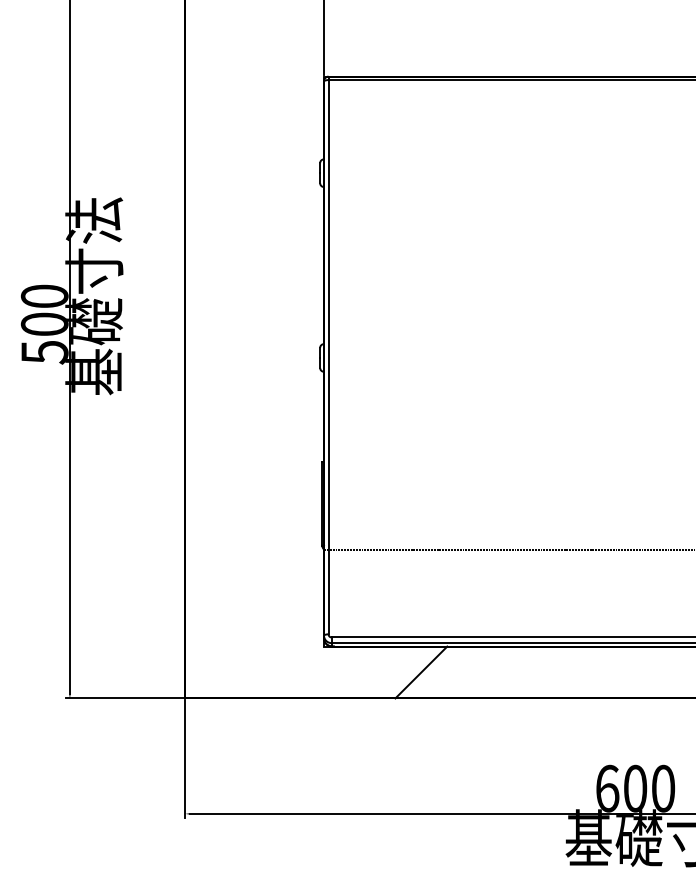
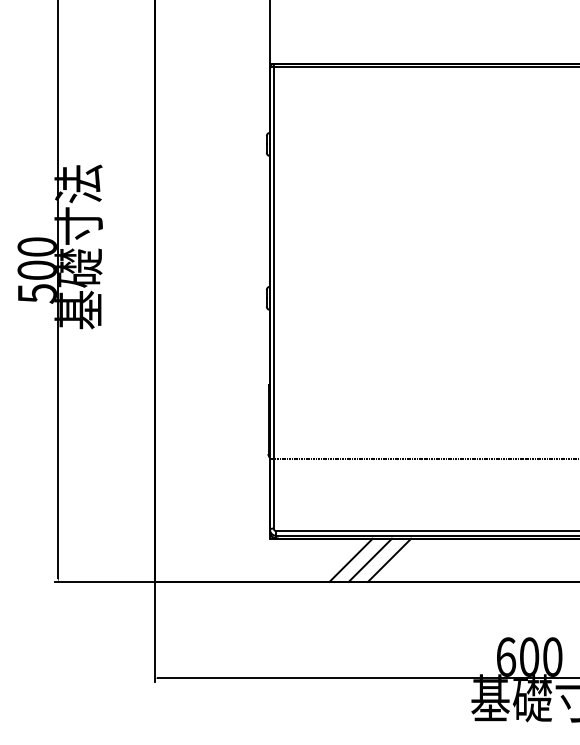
line: (443, 671) -> (369, 559), added
line: (467, 671) -> (389, 559), added

